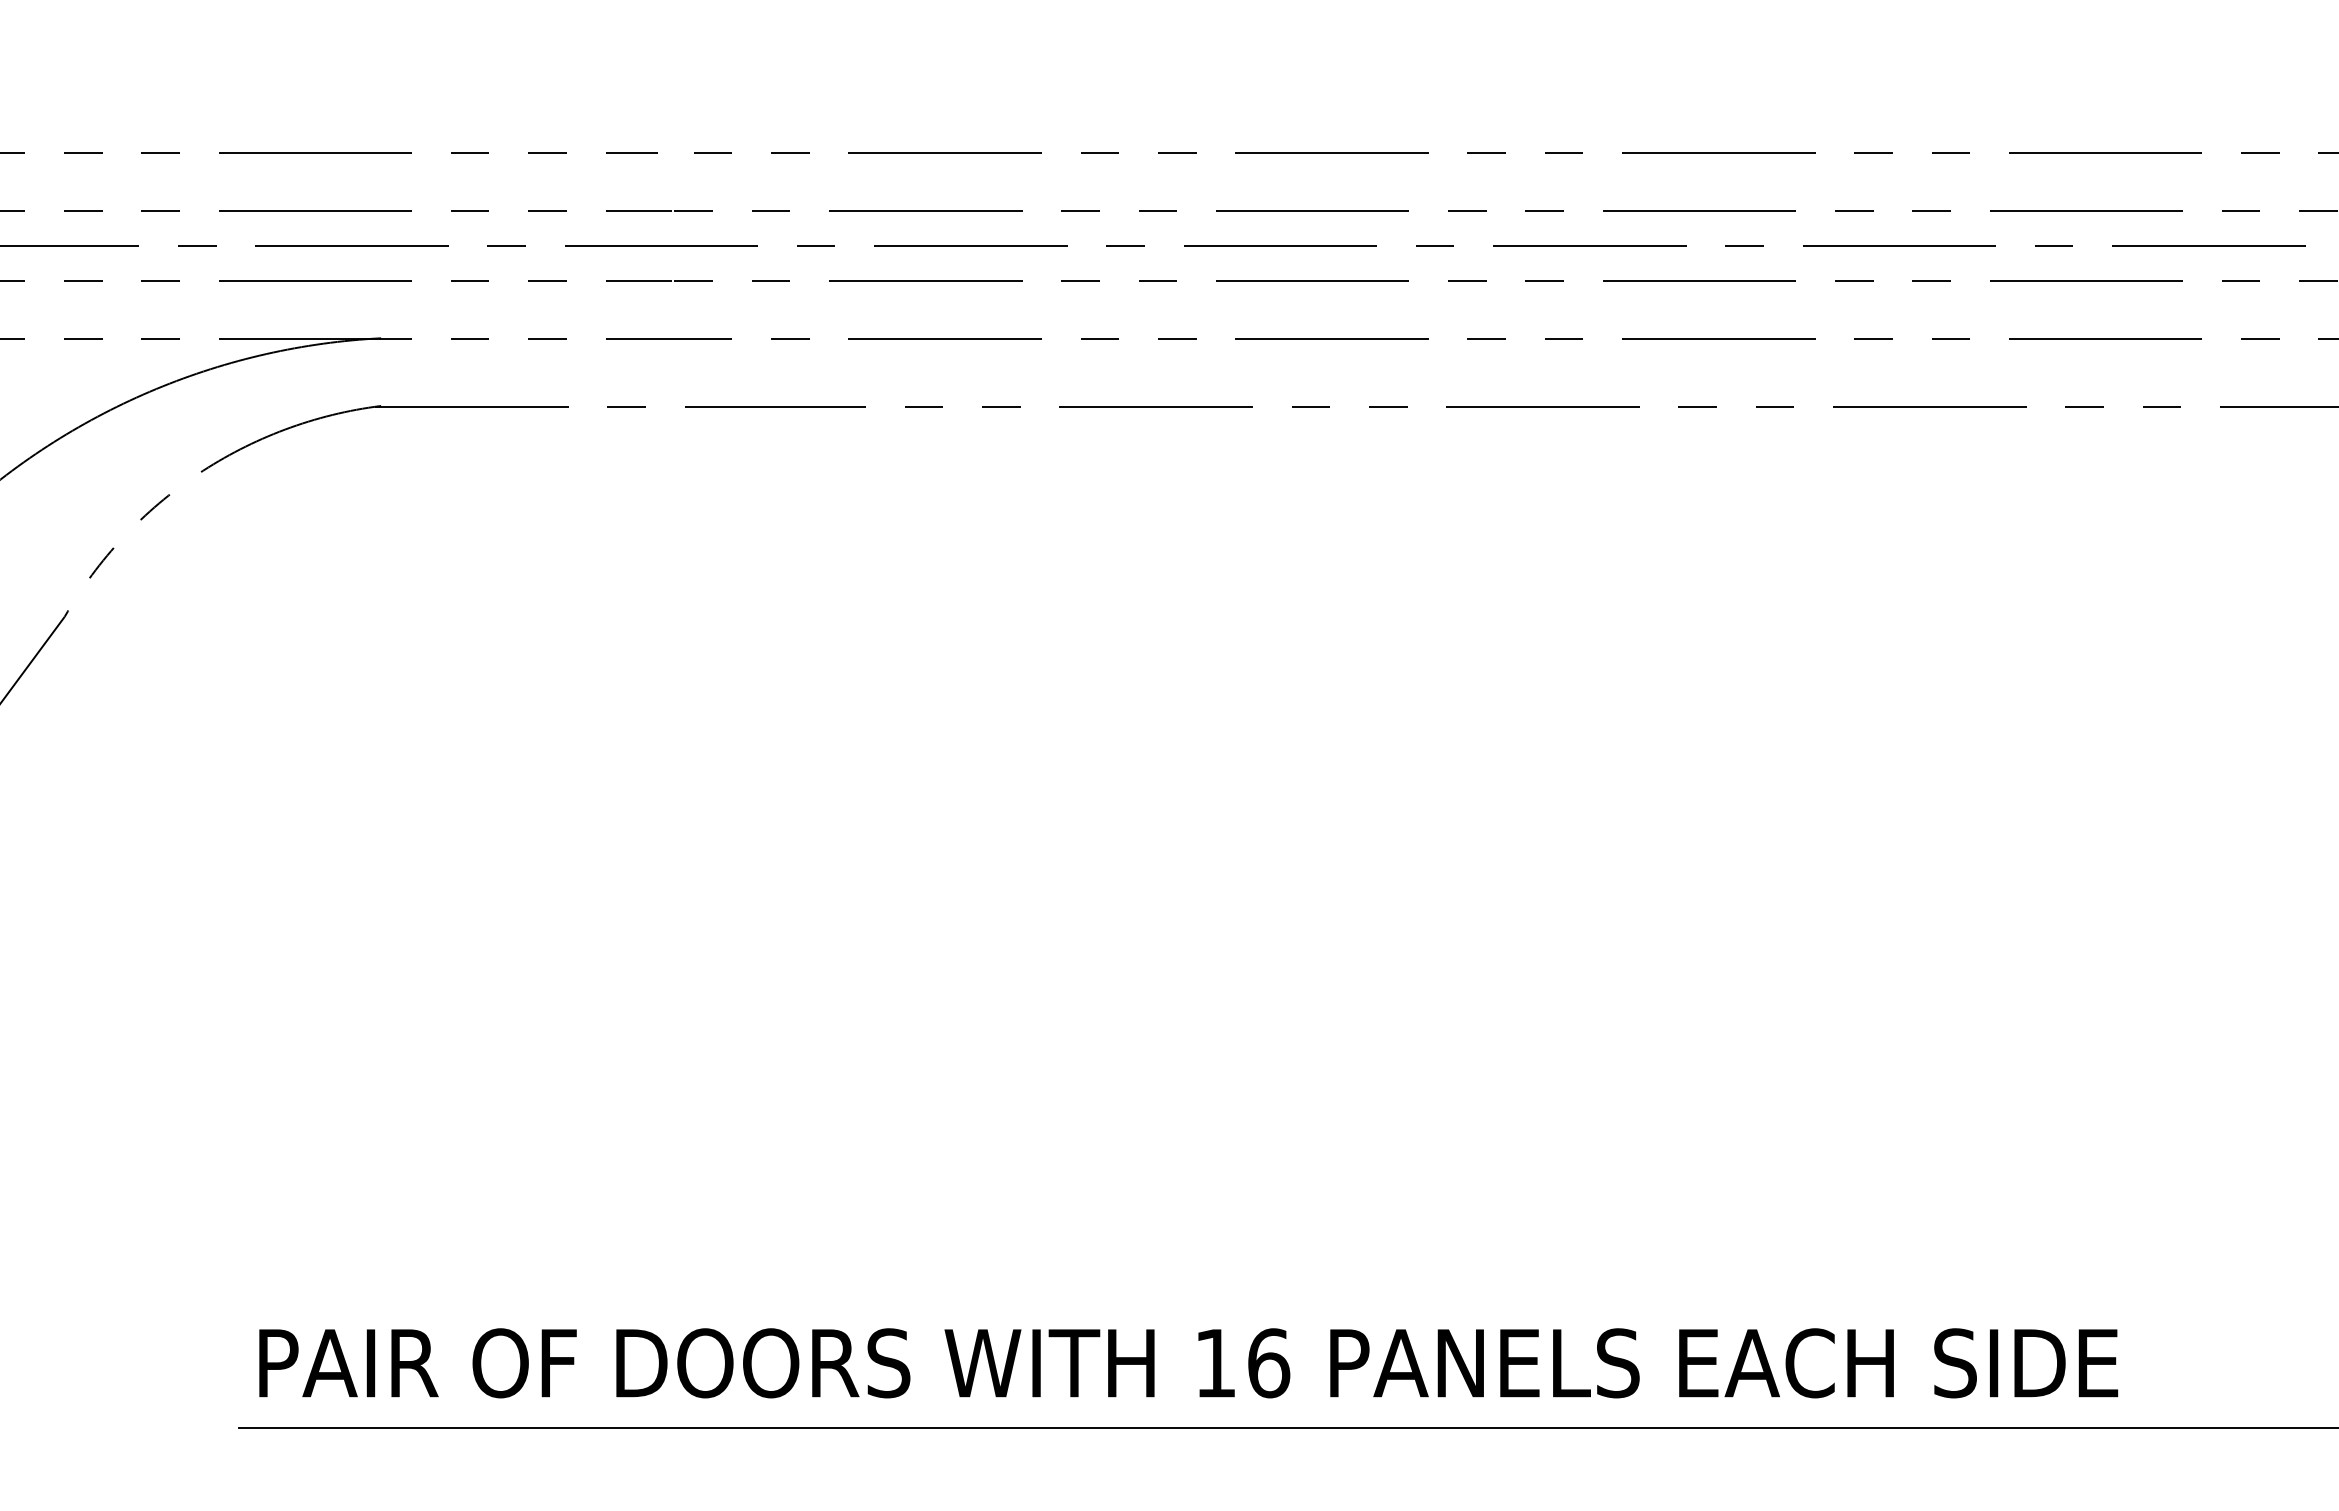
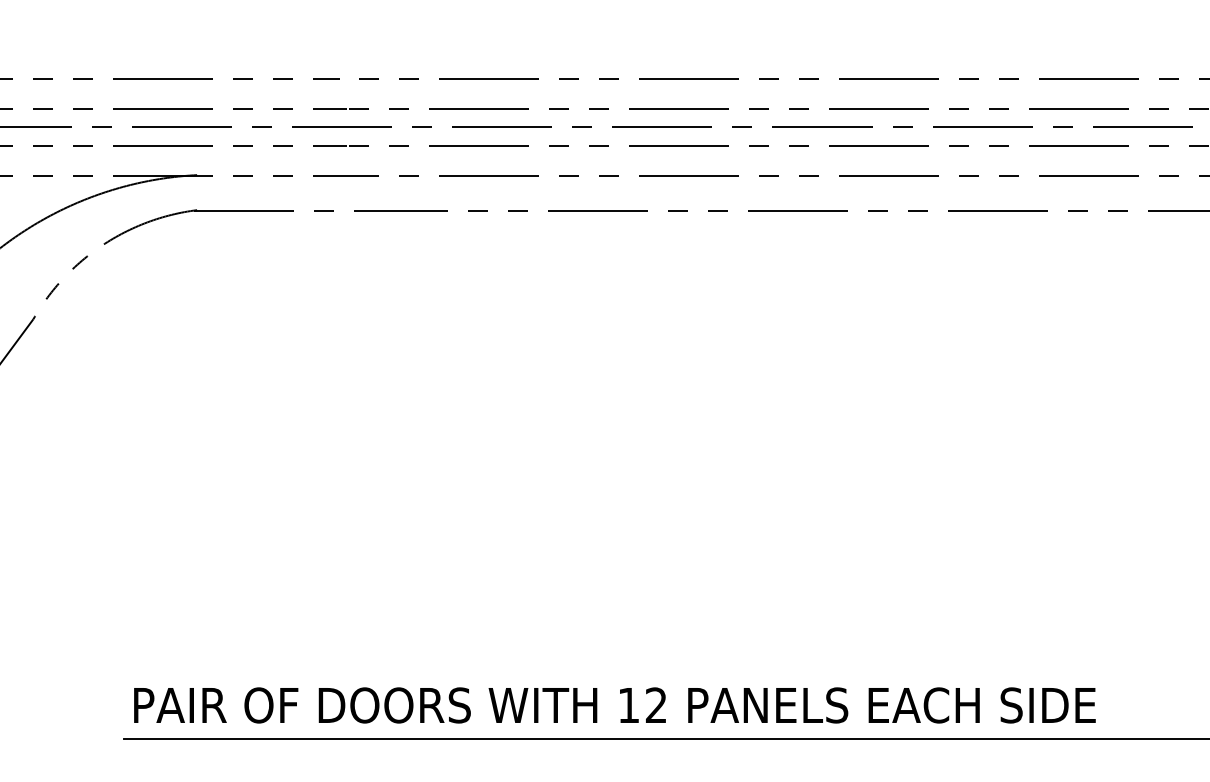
text: (1269, 1363) -> (656, 705), 16 -> 12

